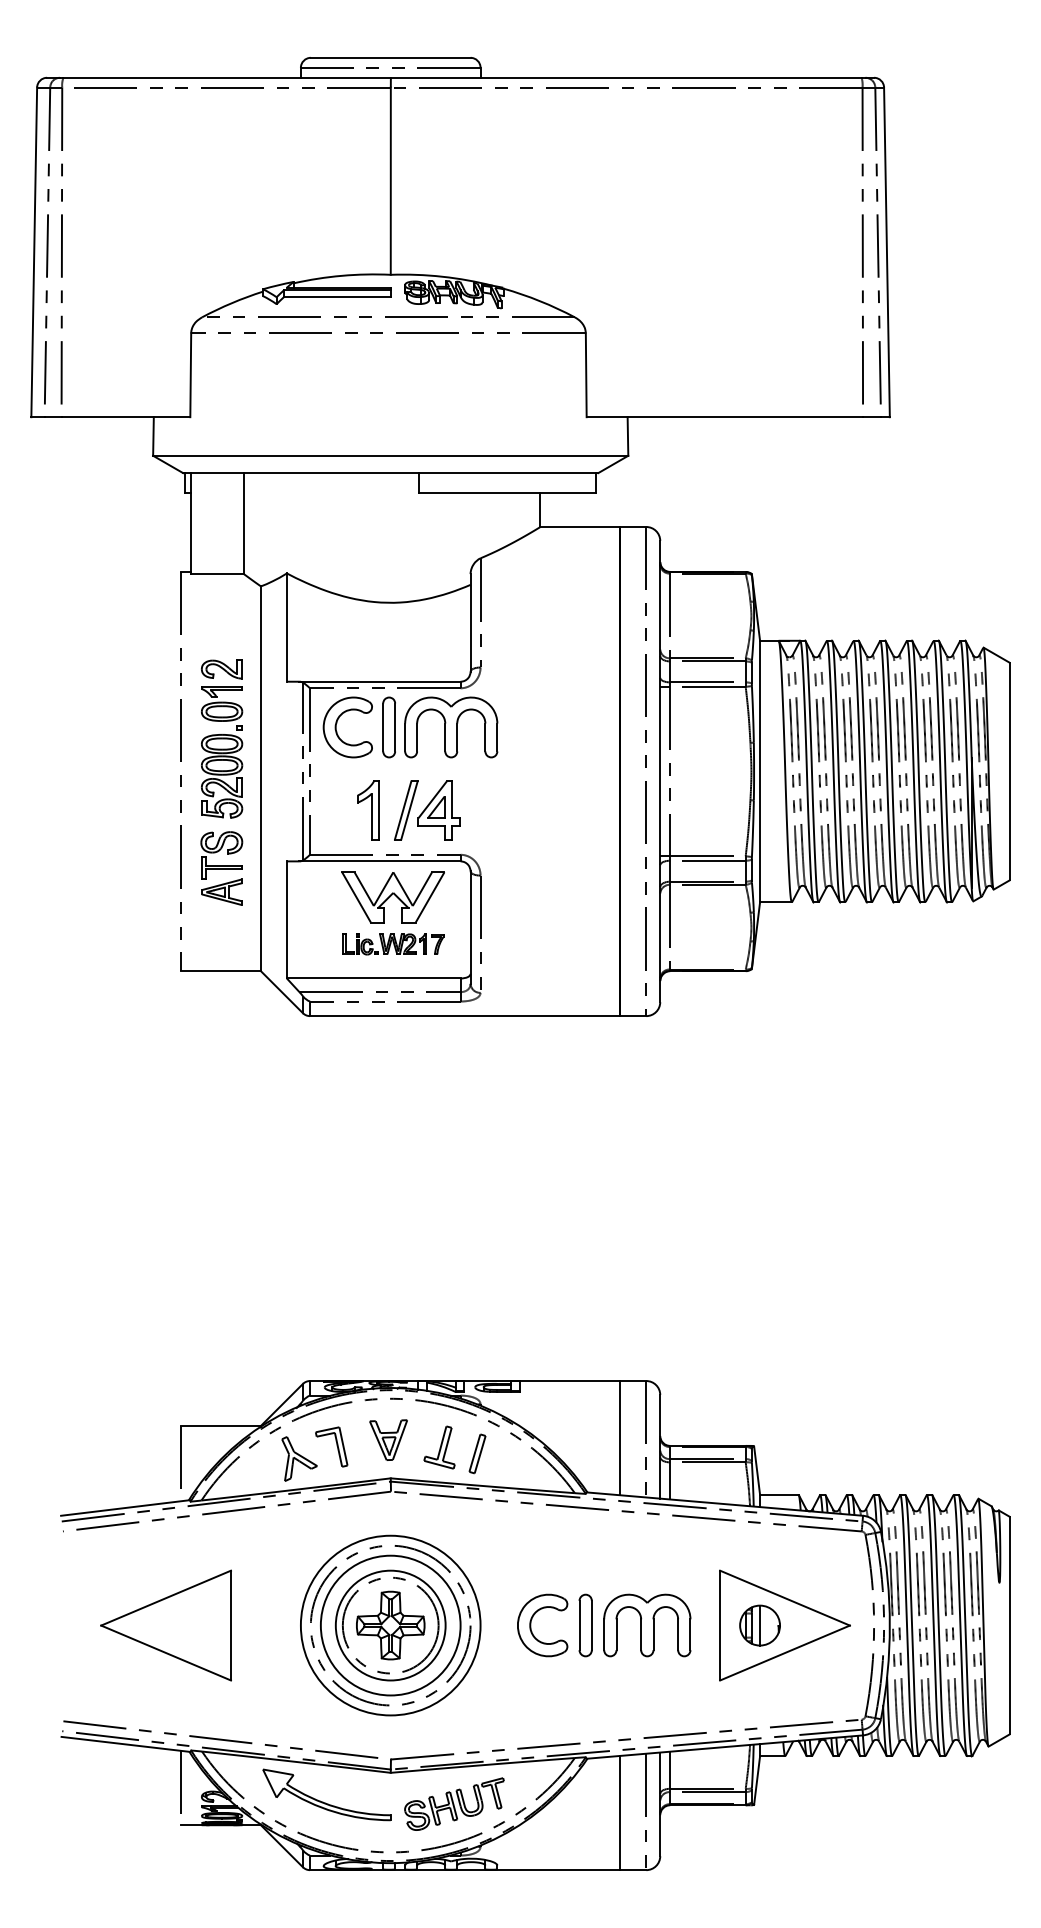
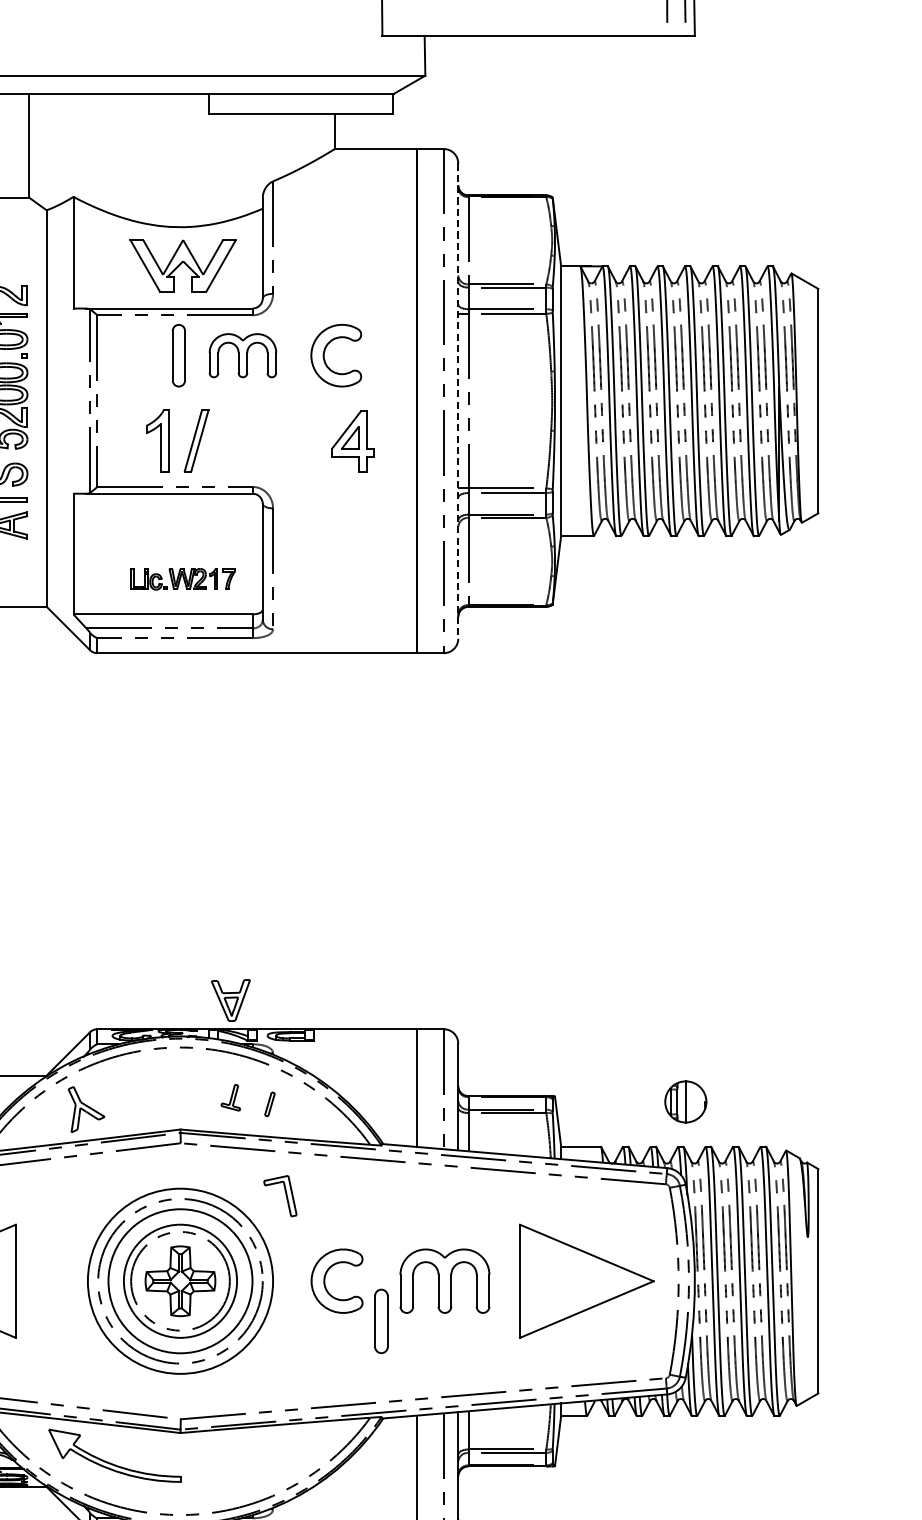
part: (337, 723) -> (325, 351), moved
part: (451, 727) -> (243, 355), size x0.7
line: (660, 771) -> (458, 401), solid -> dashed
part: (438, 810) -> (352, 441), moved
part: (392, 897) -> (182, 266), moved
part: (388, 1439) -> (230, 999), moved
part: (331, 1446) -> (280, 1195), moved
part: (439, 1447) -> (230, 1097), size x0.6
part: (477, 1453) -> (269, 1103), size x0.6
part: (585, 1625) -> (381, 1321), moved
part: (759, 1625) -> (685, 1101), moved
part: (454, 1803) -> (246, 1464), removed

